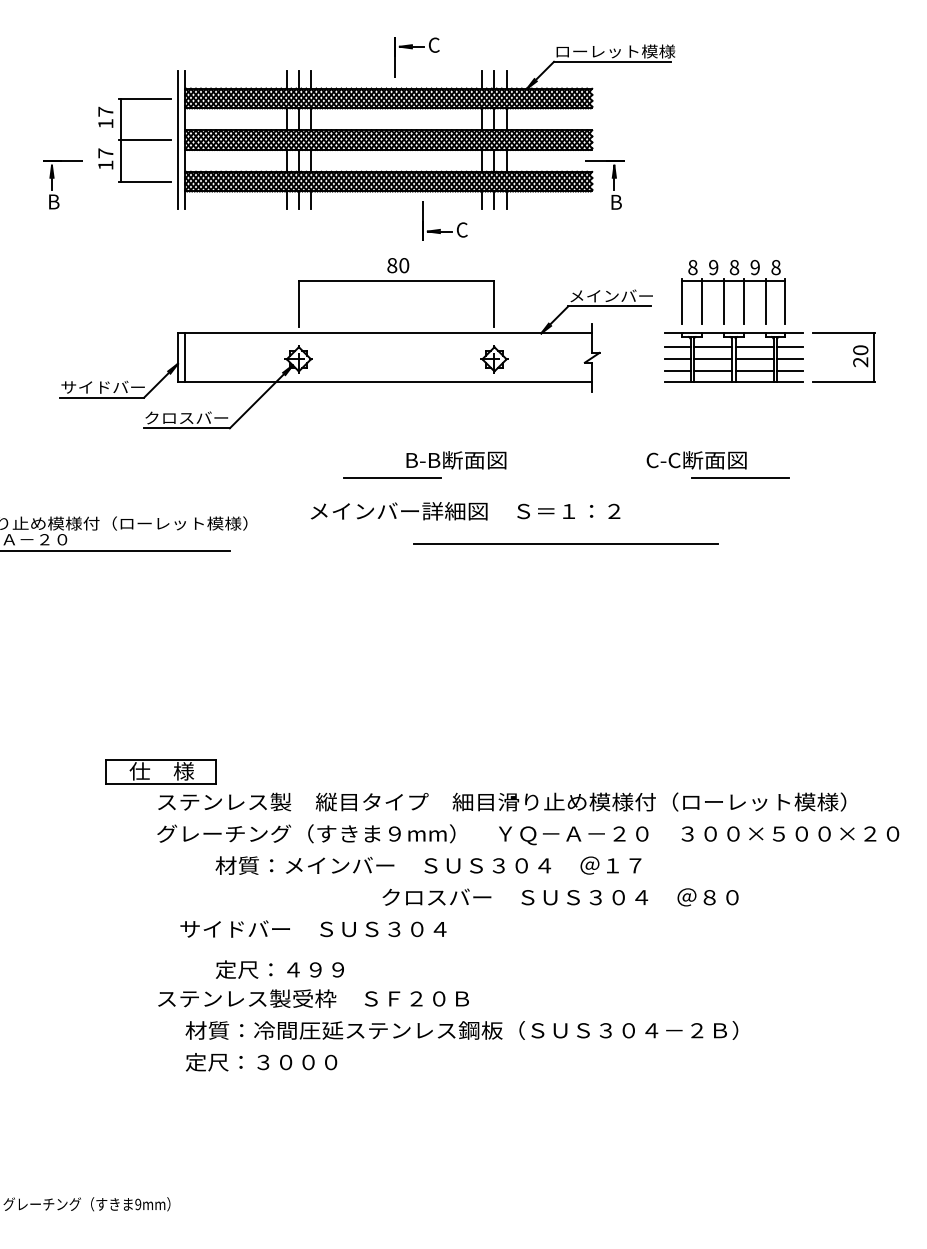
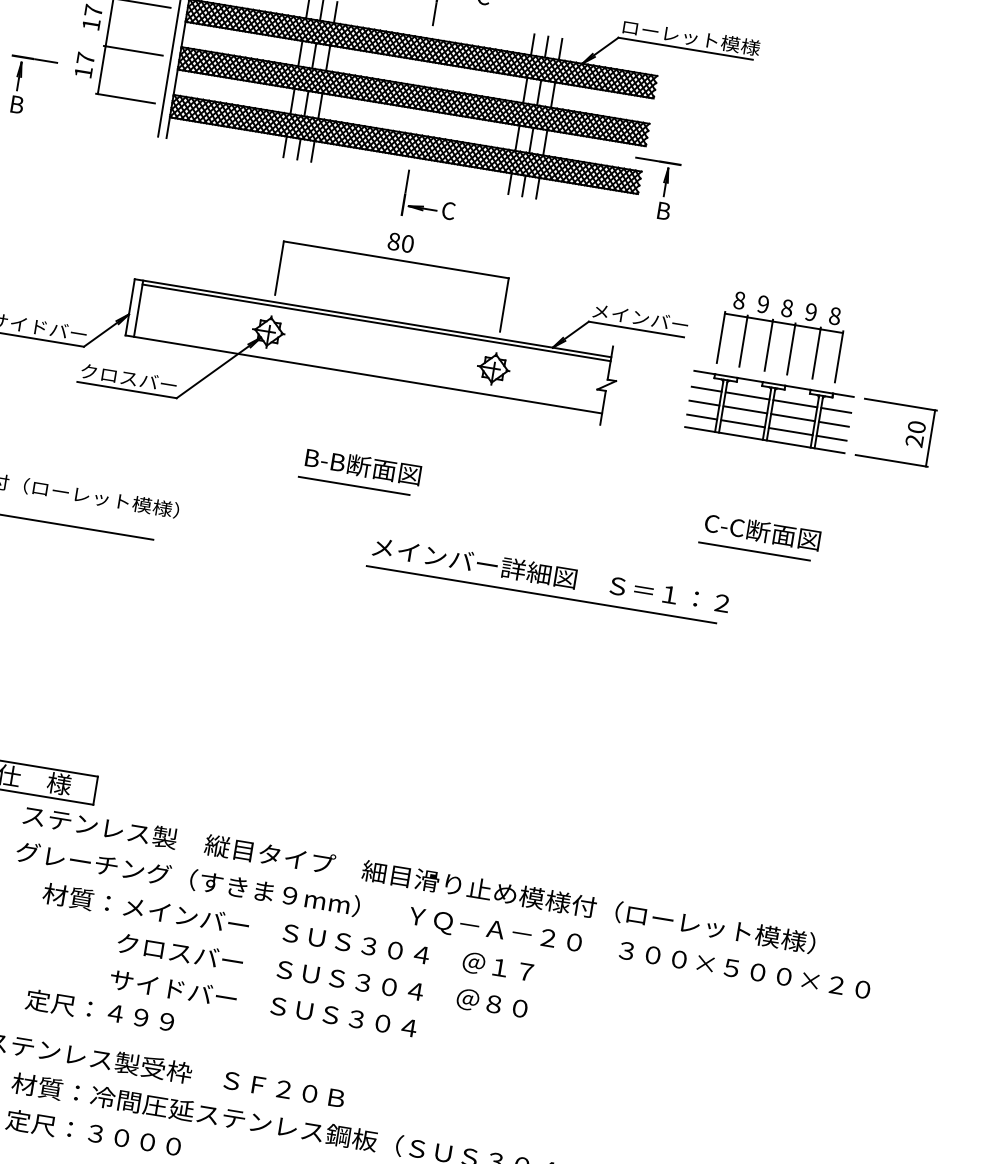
part: (440, 229) -> (423, 206), moved
line: (388, 336) -> (376, 322), added
text: (456, 460) -> (363, 466), moved
text: (696, 460) -> (762, 532), moved
text: (465, 511) -> (551, 575), moved
text: (428, 865) -> (288, 932), moved
text: (560, 897) -> (322, 976), moved
text: (313, 928) -> (263, 1003), moved
text: (279, 969) -> (99, 1010), moved

